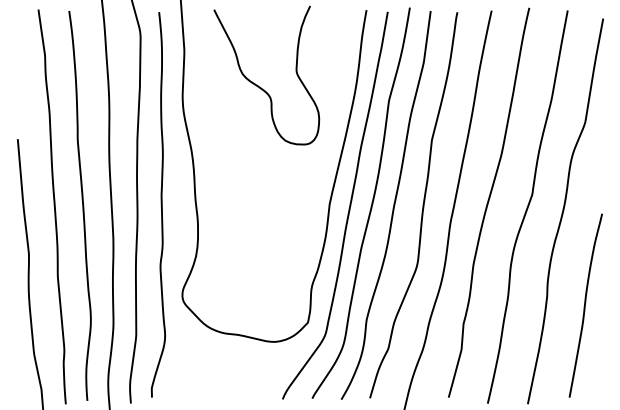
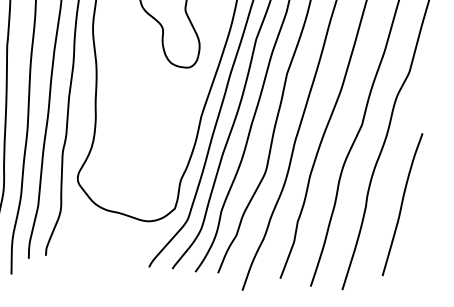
curve: (585, 305) -> (402, 204), moved

